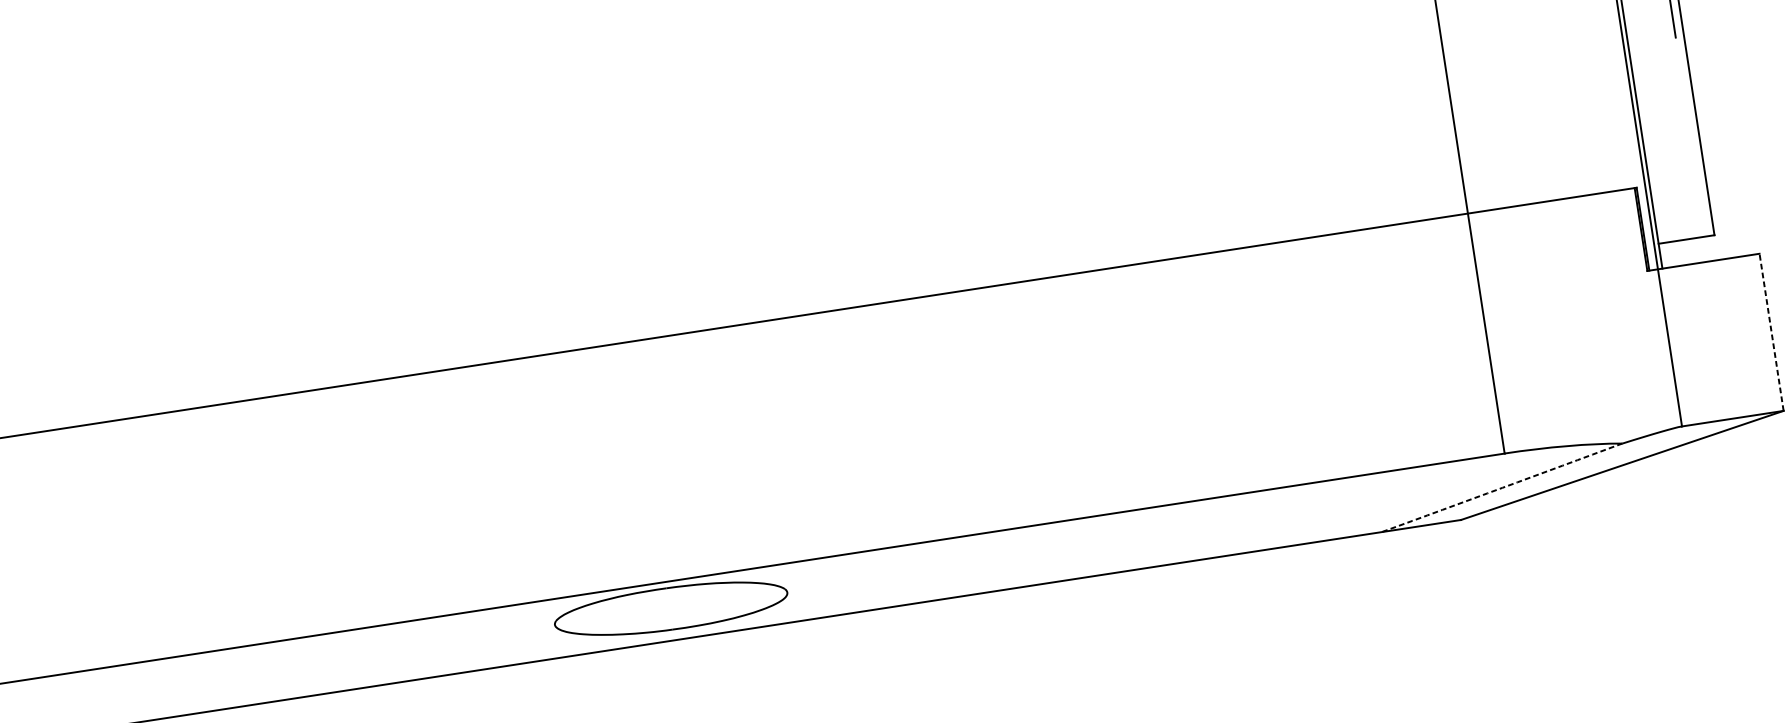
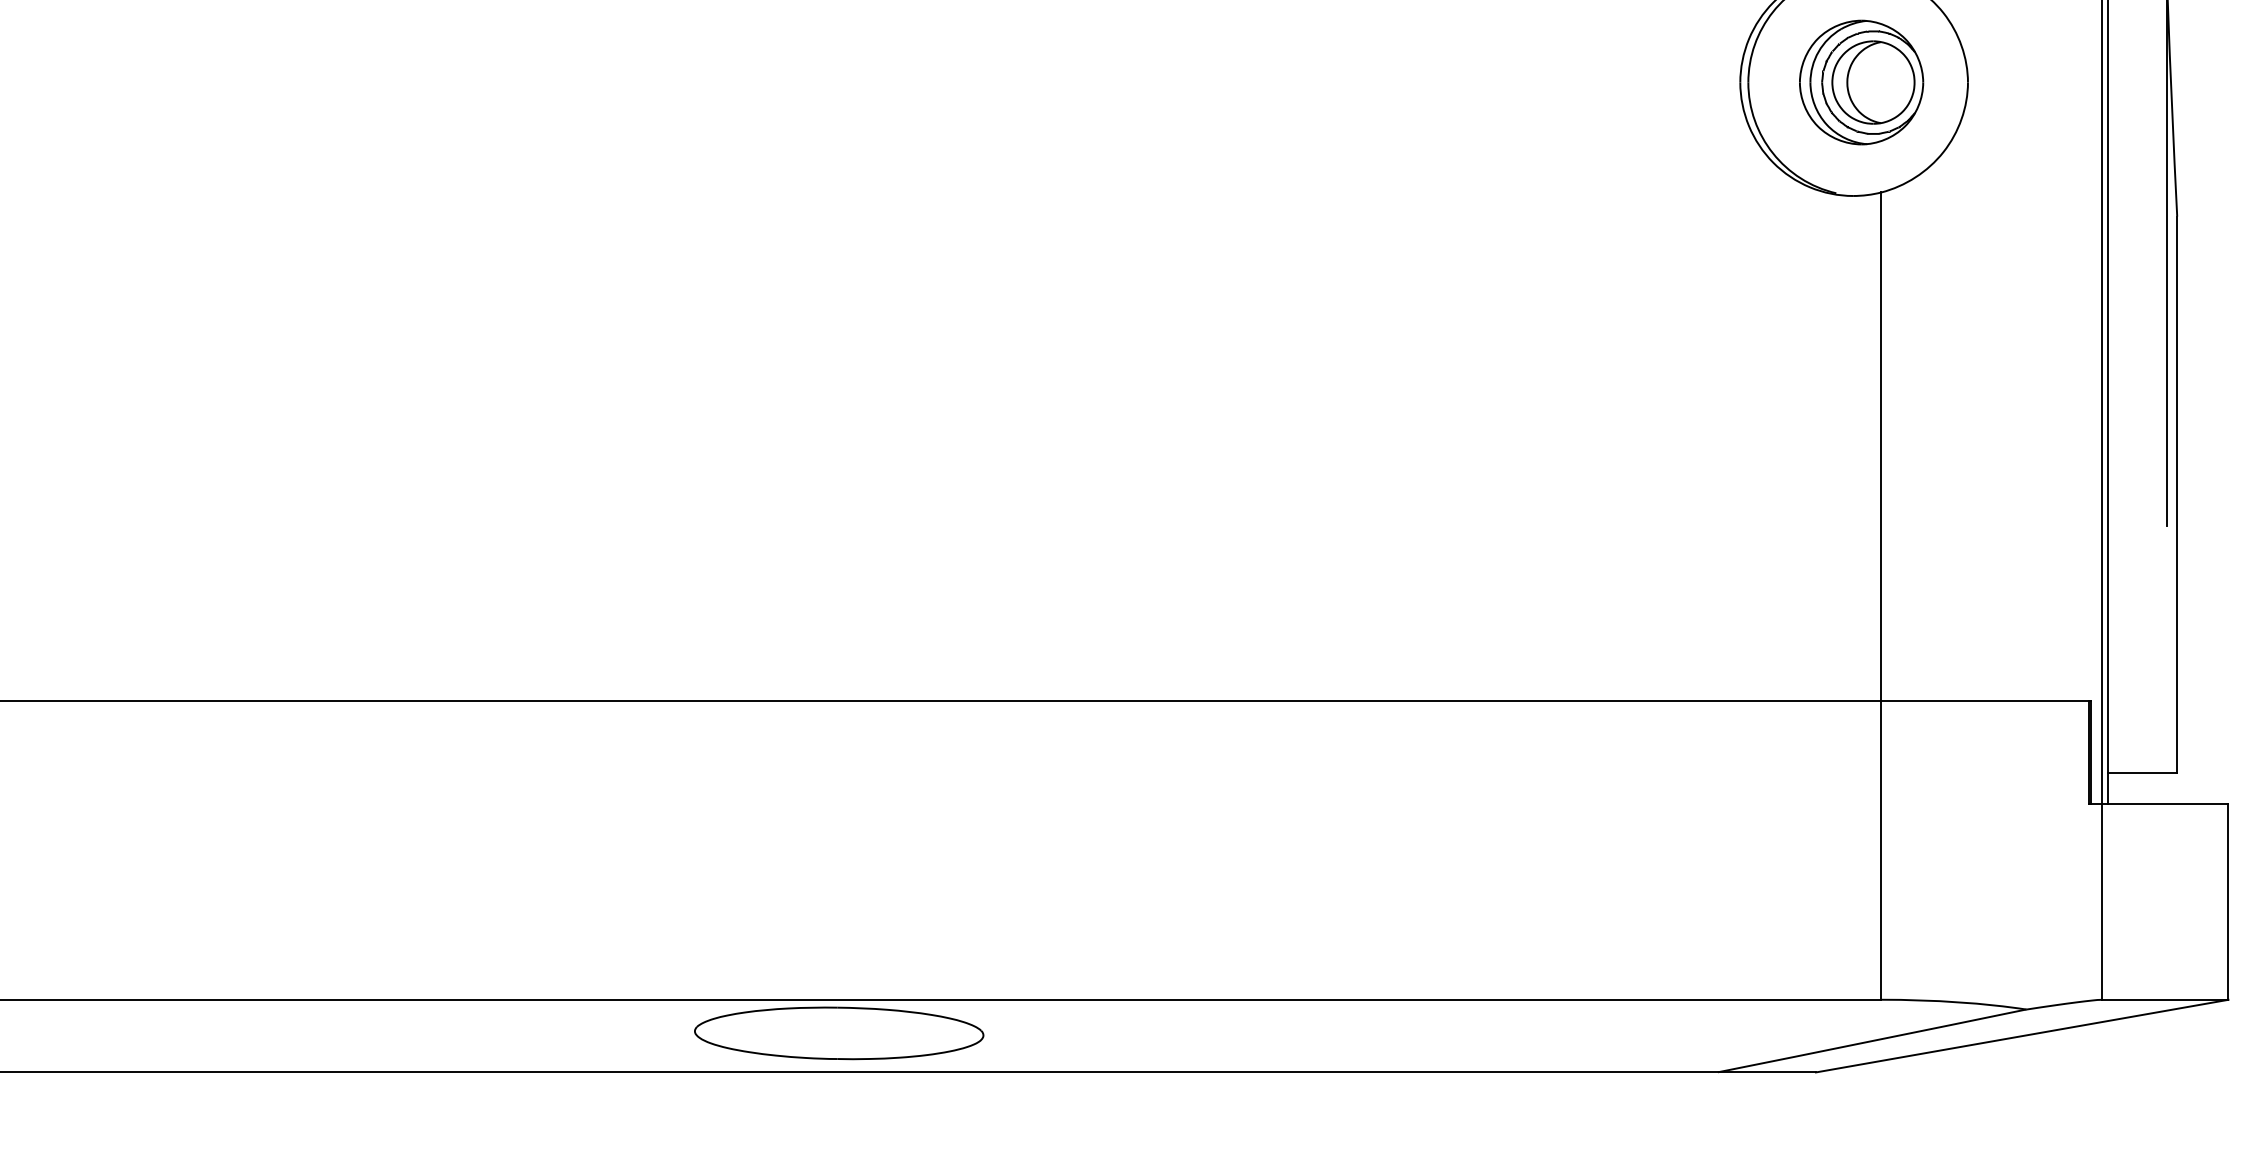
line: (1771, 332) -> (2228, 902), dashed -> solid
arc: (1502, 488) -> (1872, 1041), dashed -> solid

